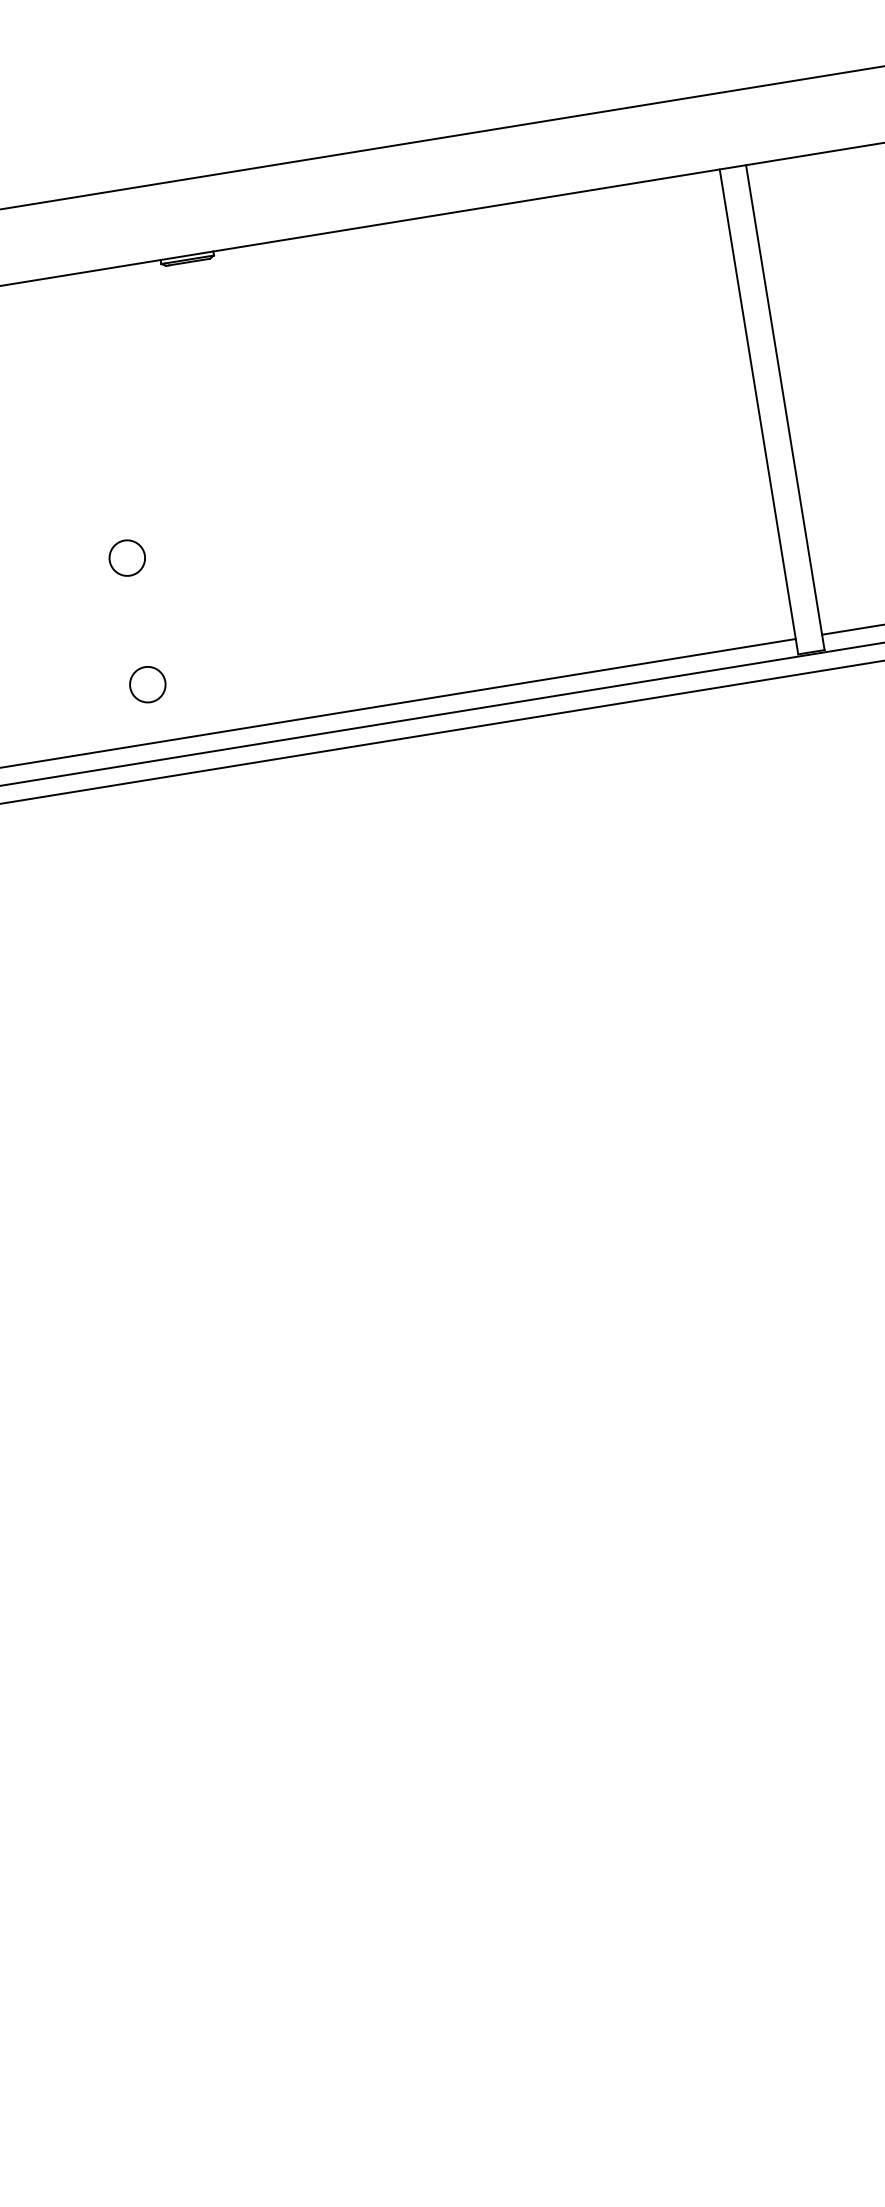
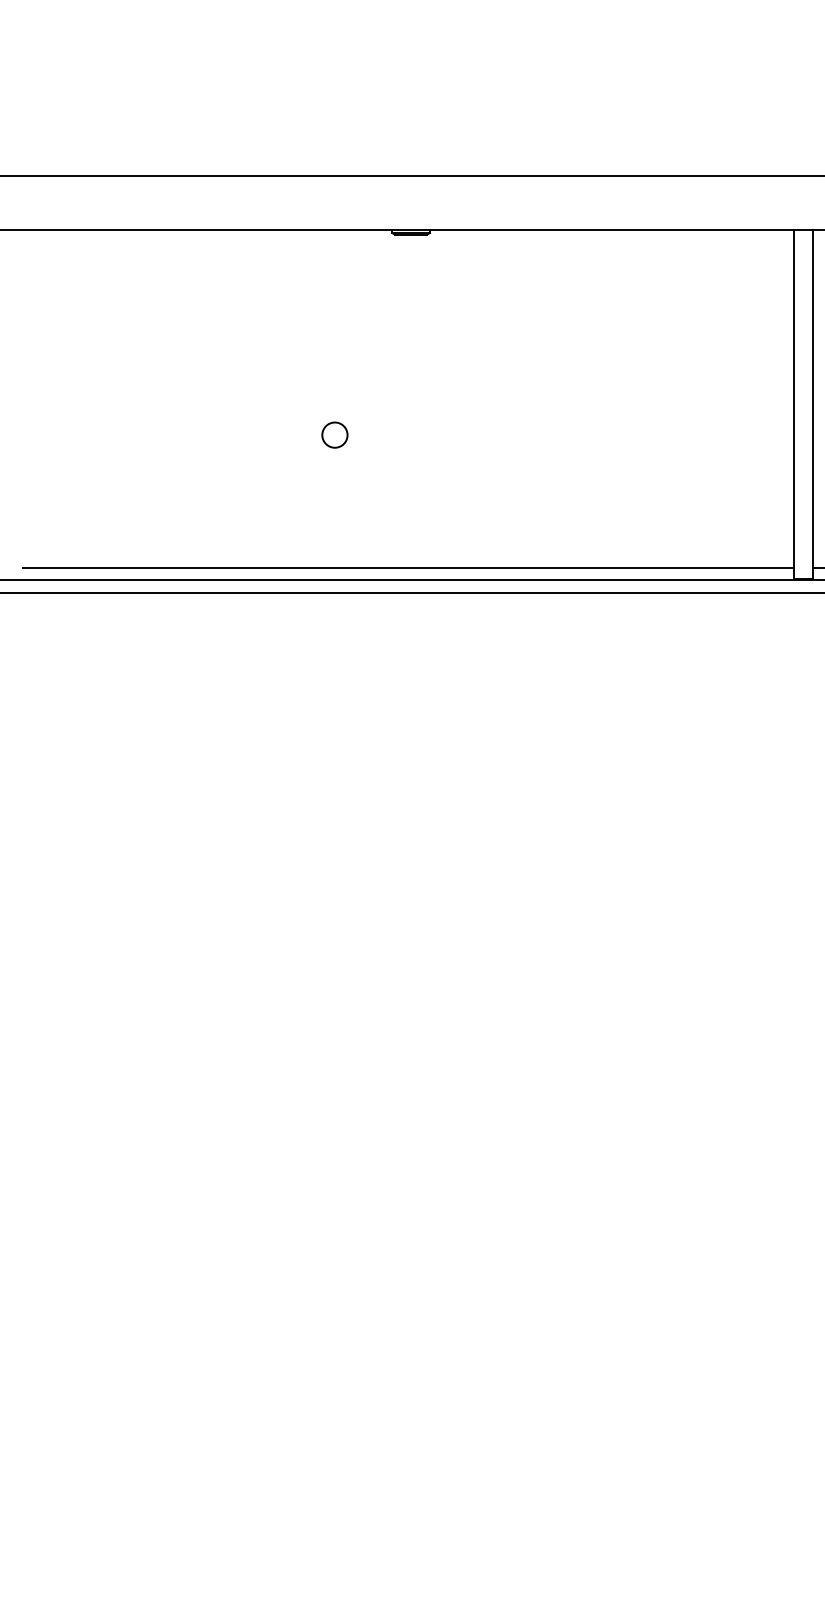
circle: (147, 683) -> (334, 525), removed

